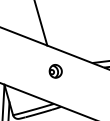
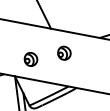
part: (22, 71) -> (30, 59), added

